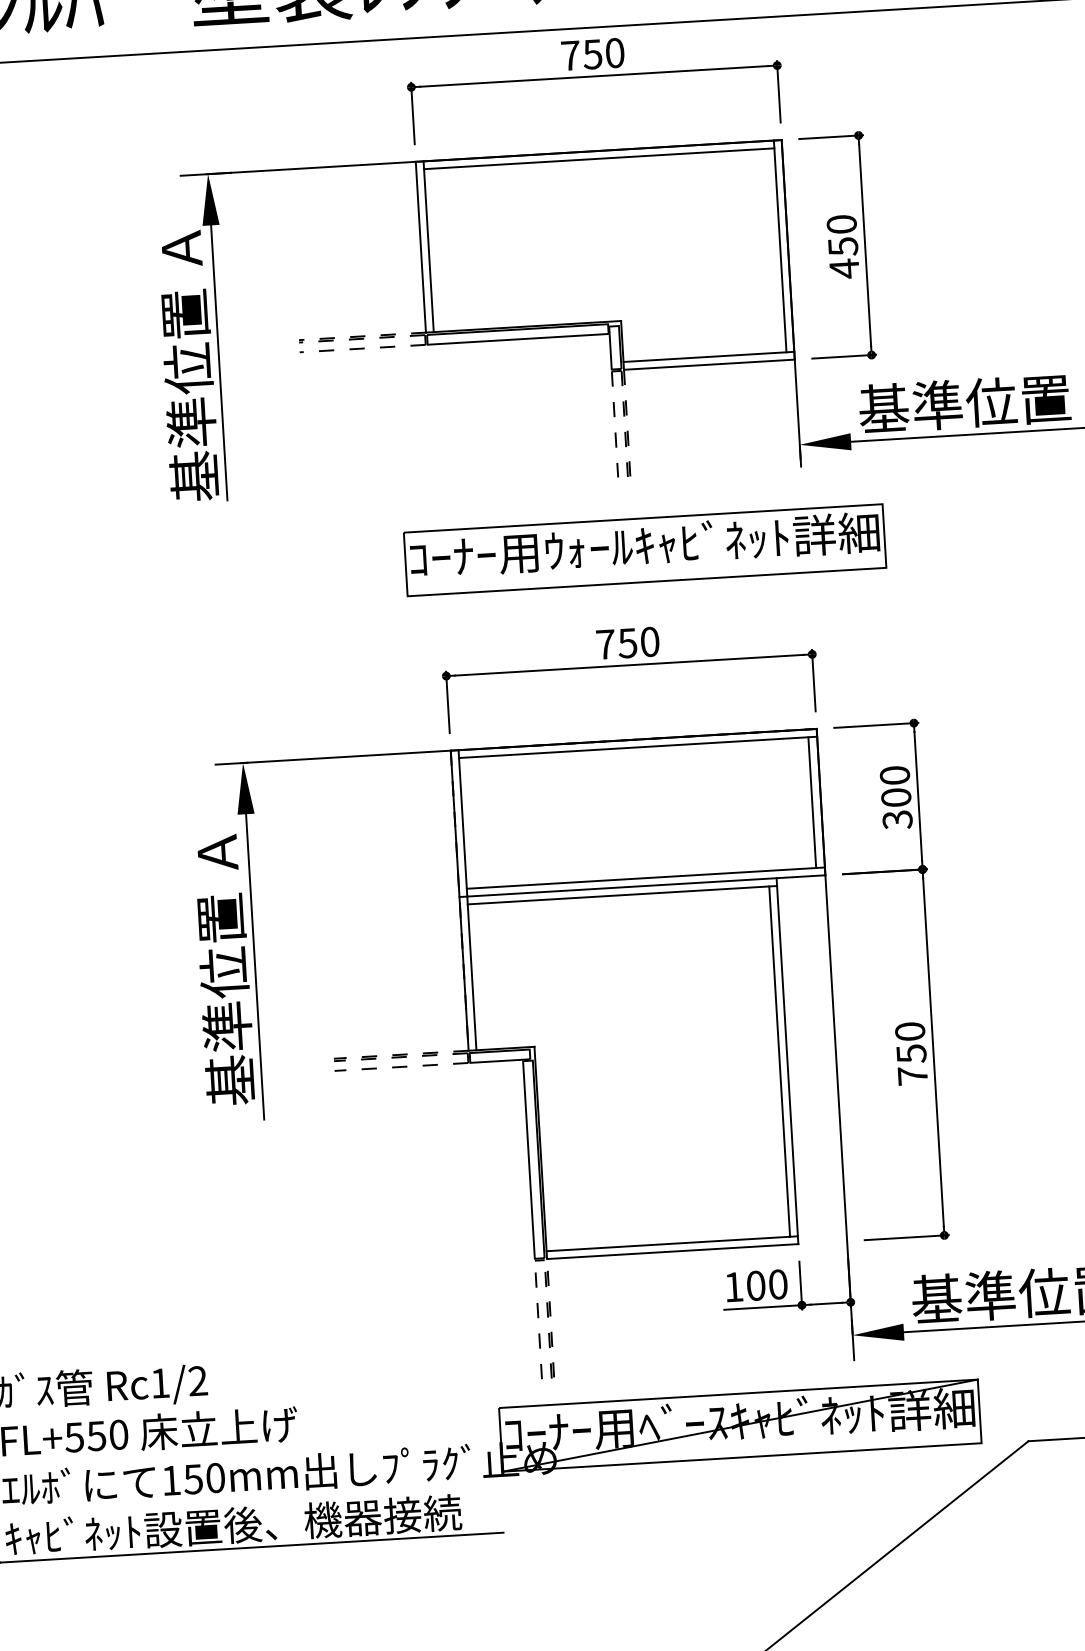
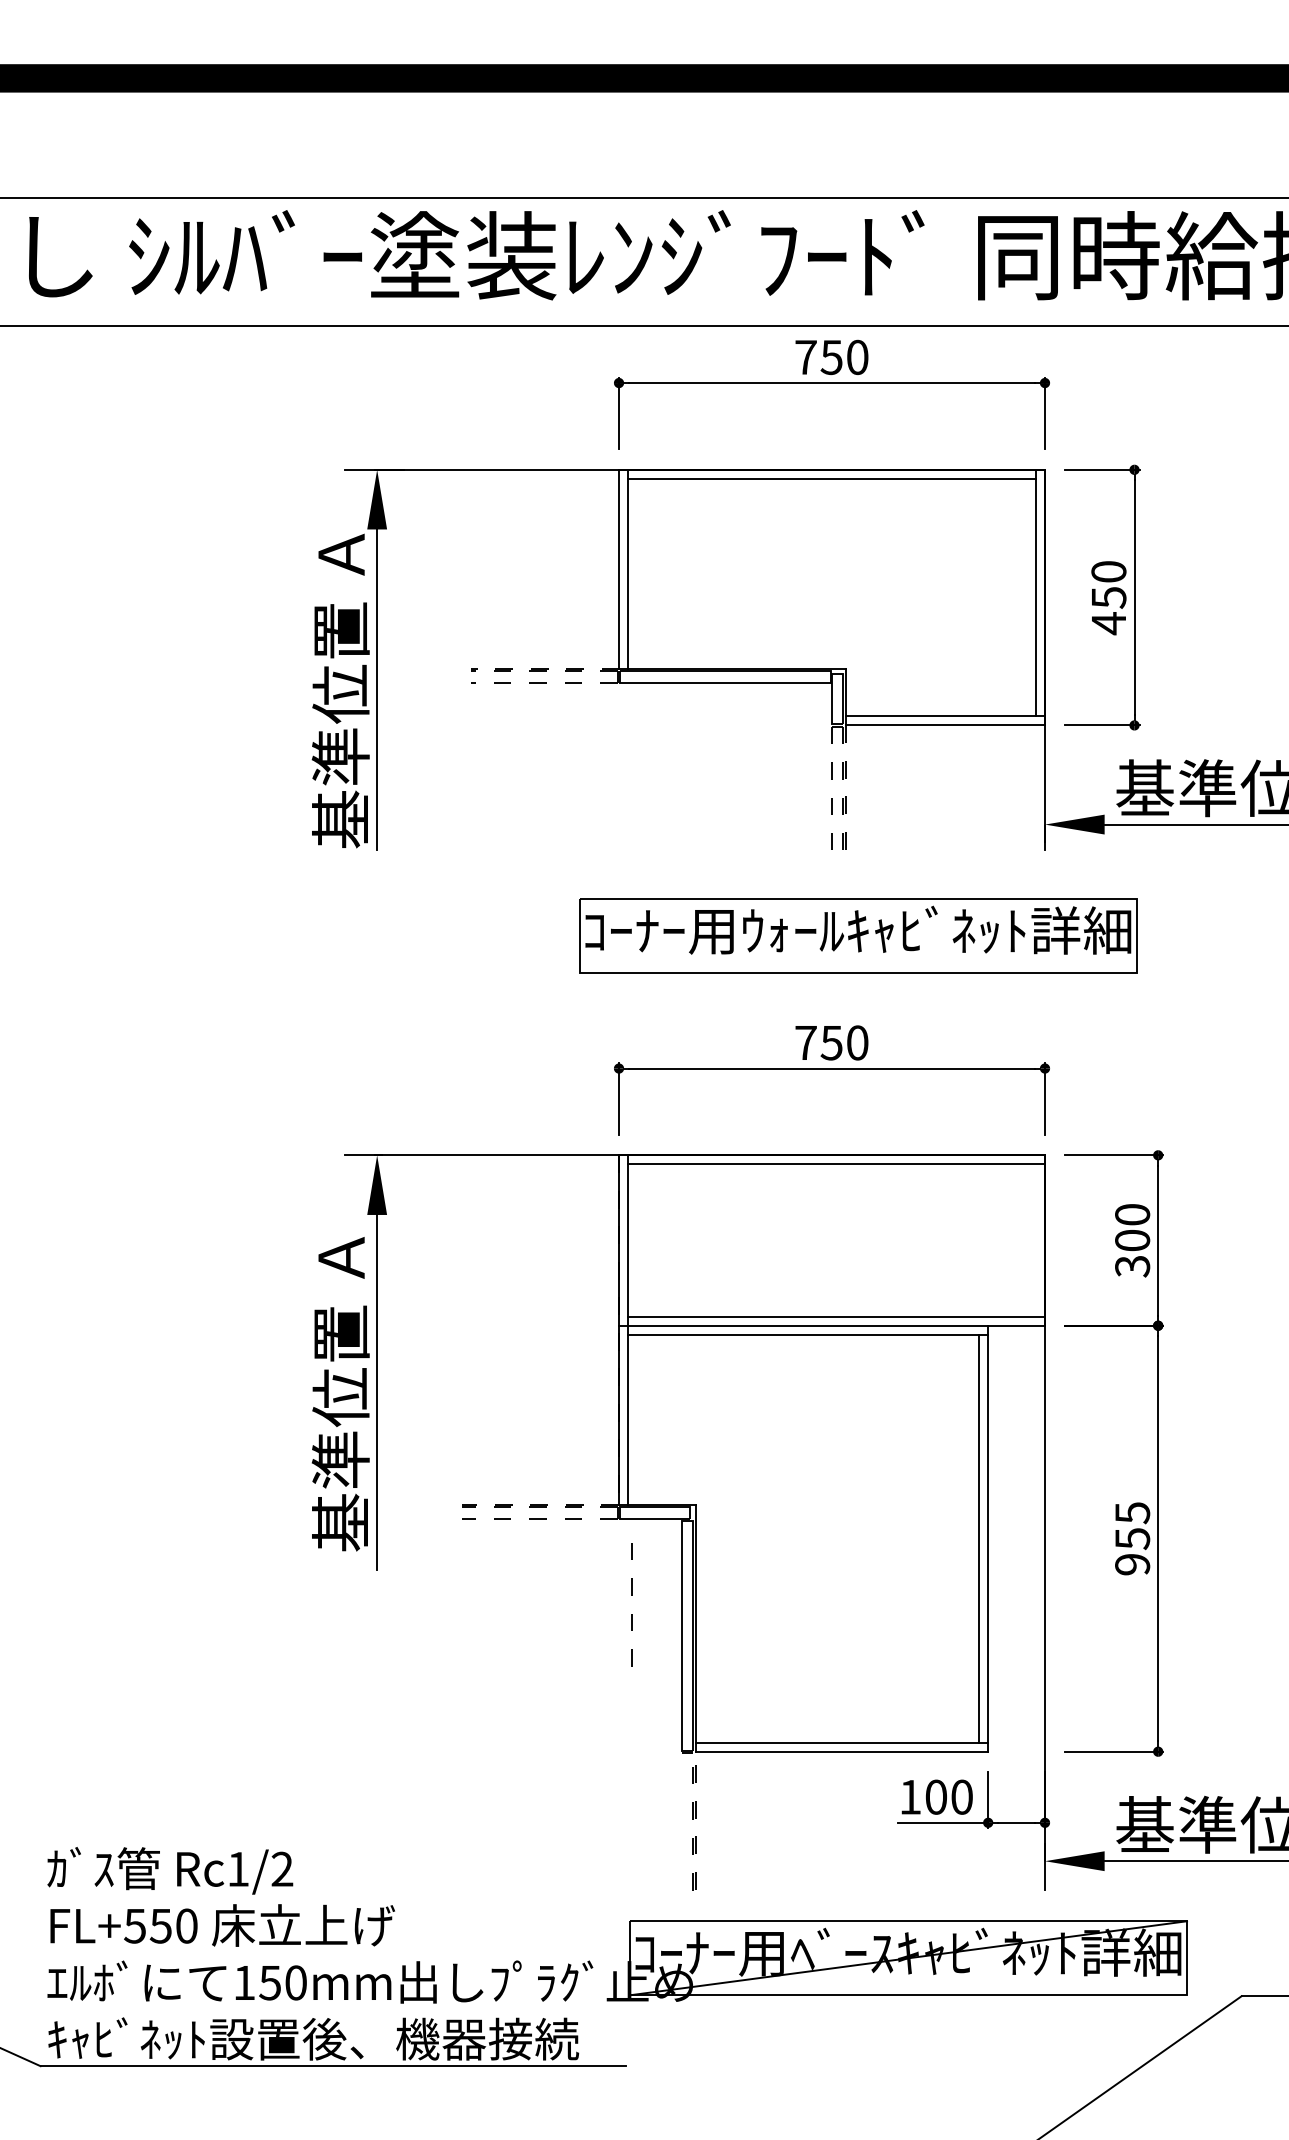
line: (812, 802) -> (1034, 1240), removed
text: (911, 1053) -> (1132, 1538), 750 -> 955
line: (538, 1317) -> (631, 1595), moved

